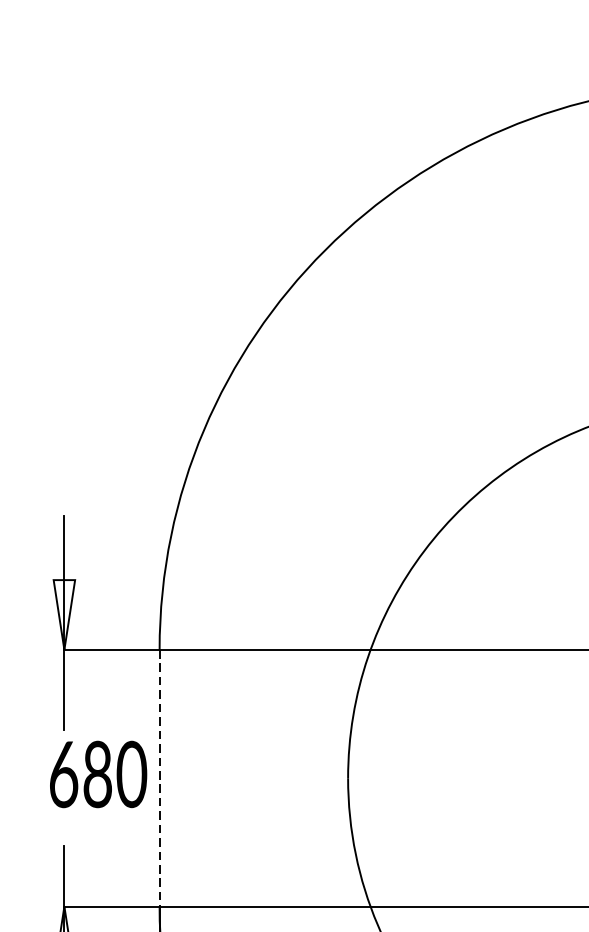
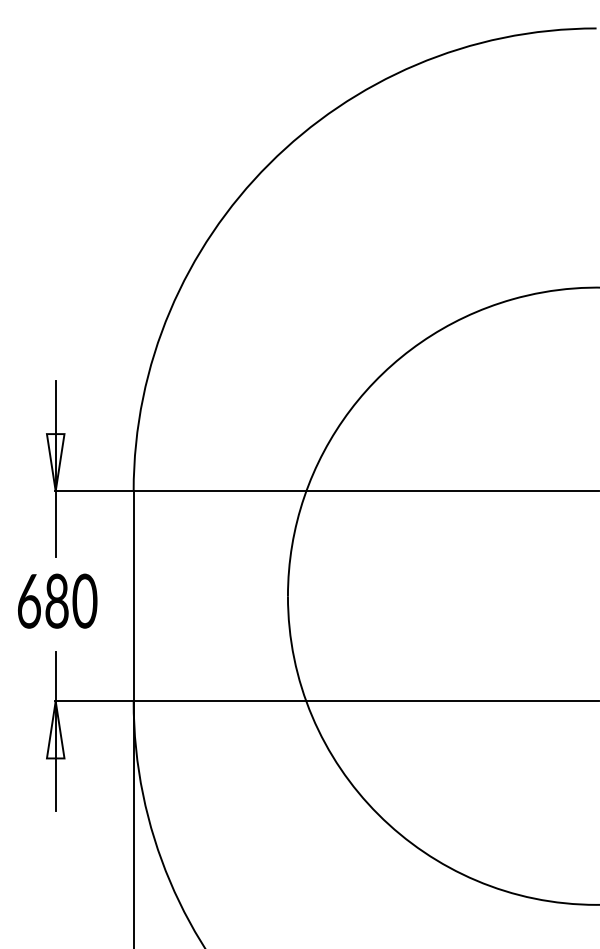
text: (98, 773) -> (57, 600), moved
line: (159, 778) -> (133, 596), dashed -> solid

